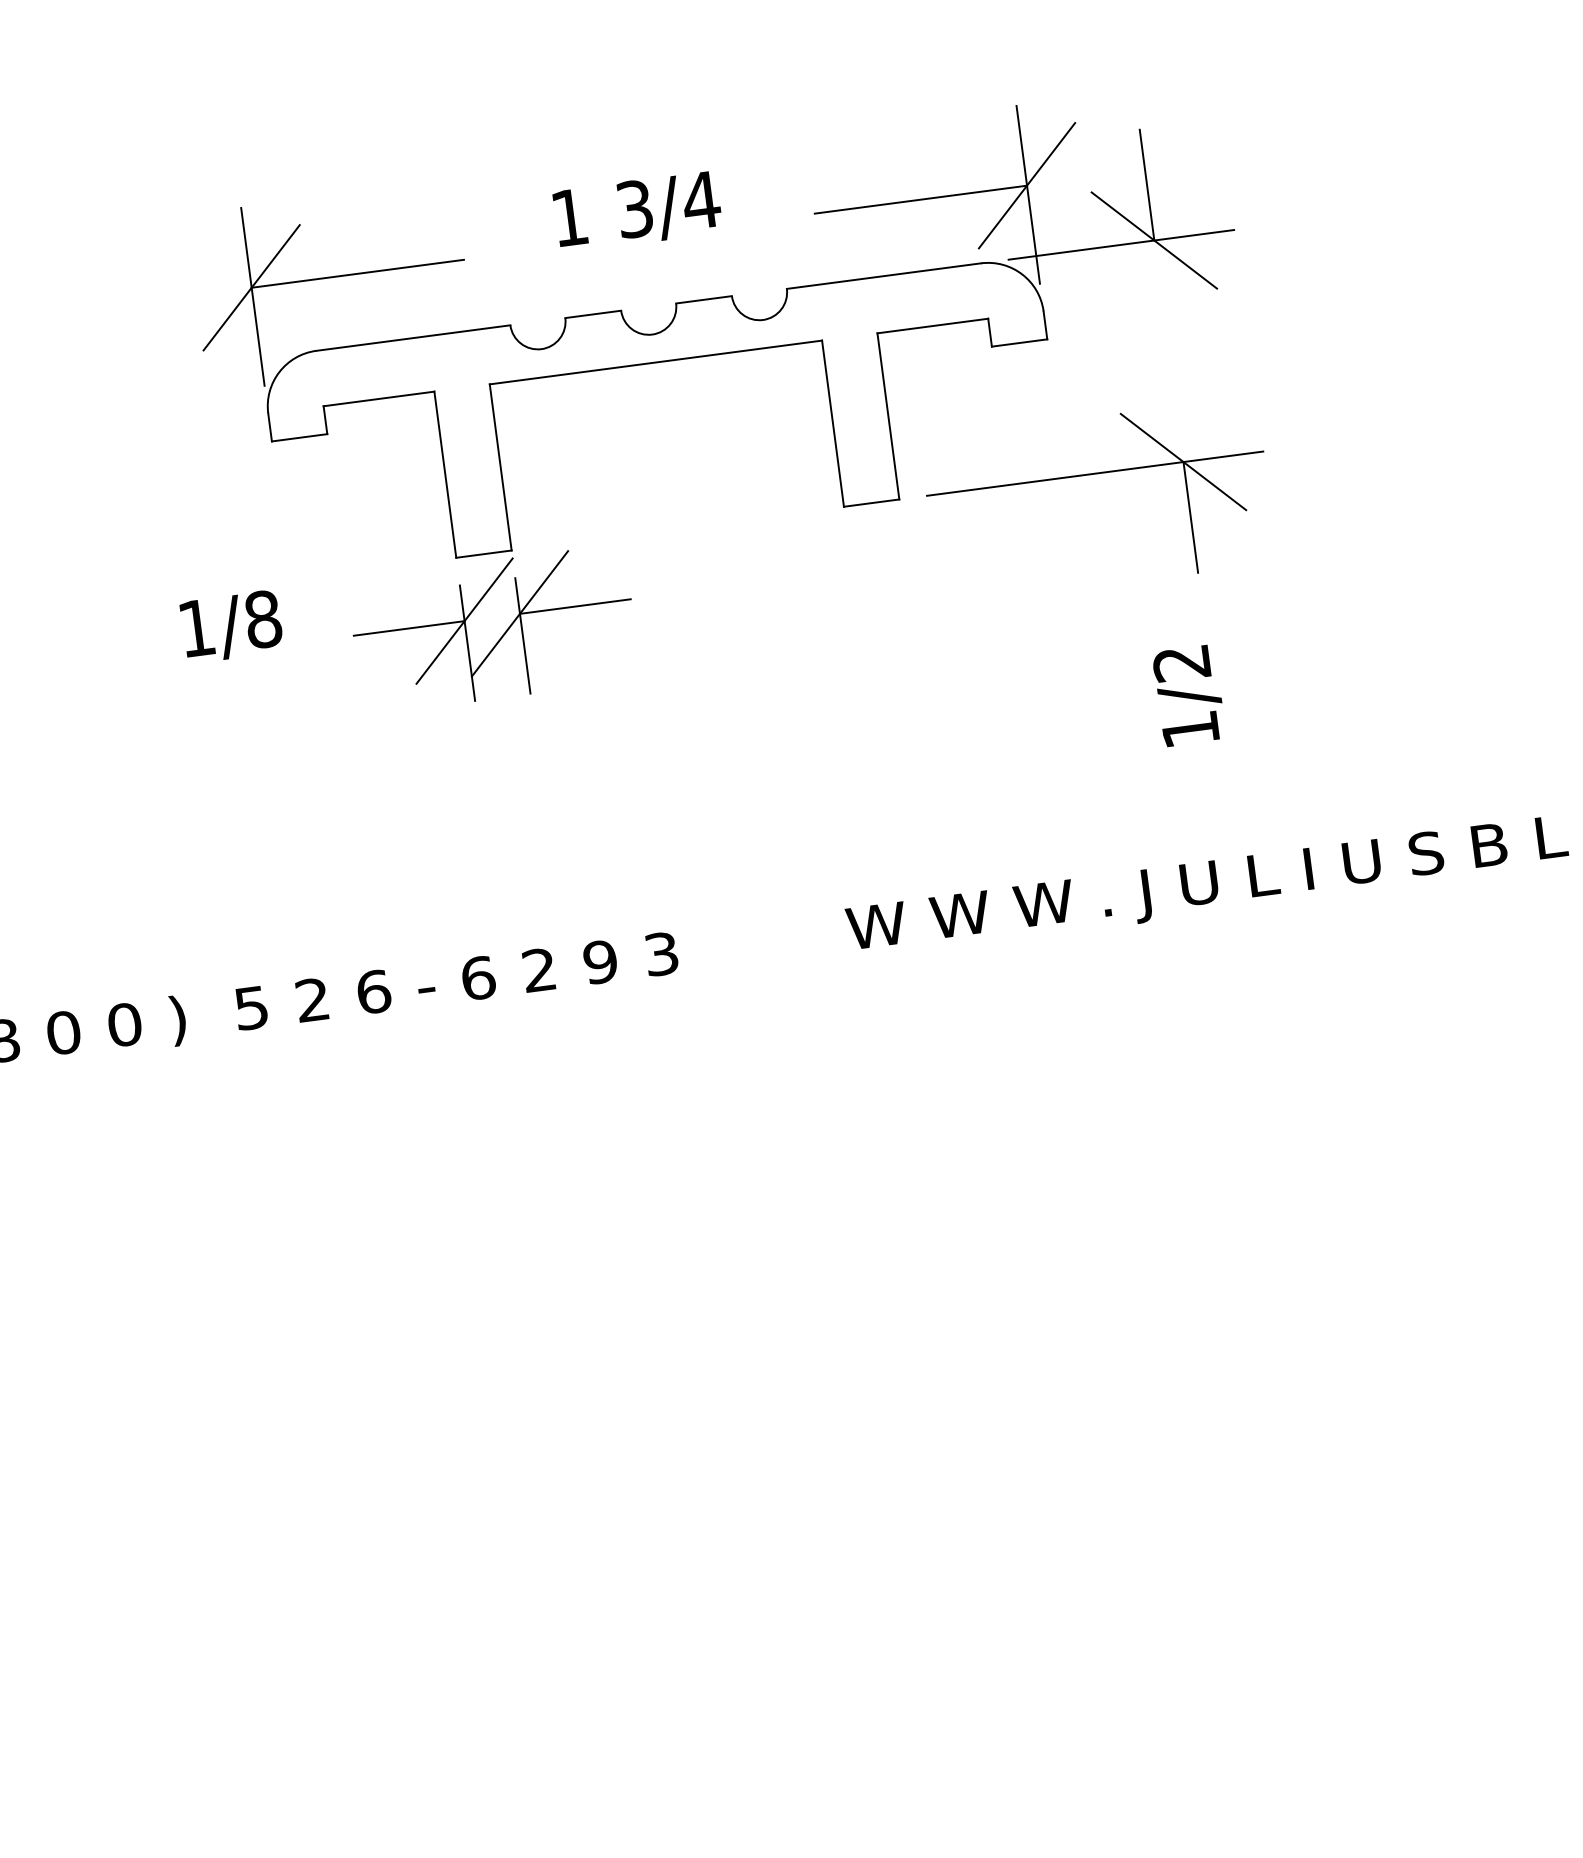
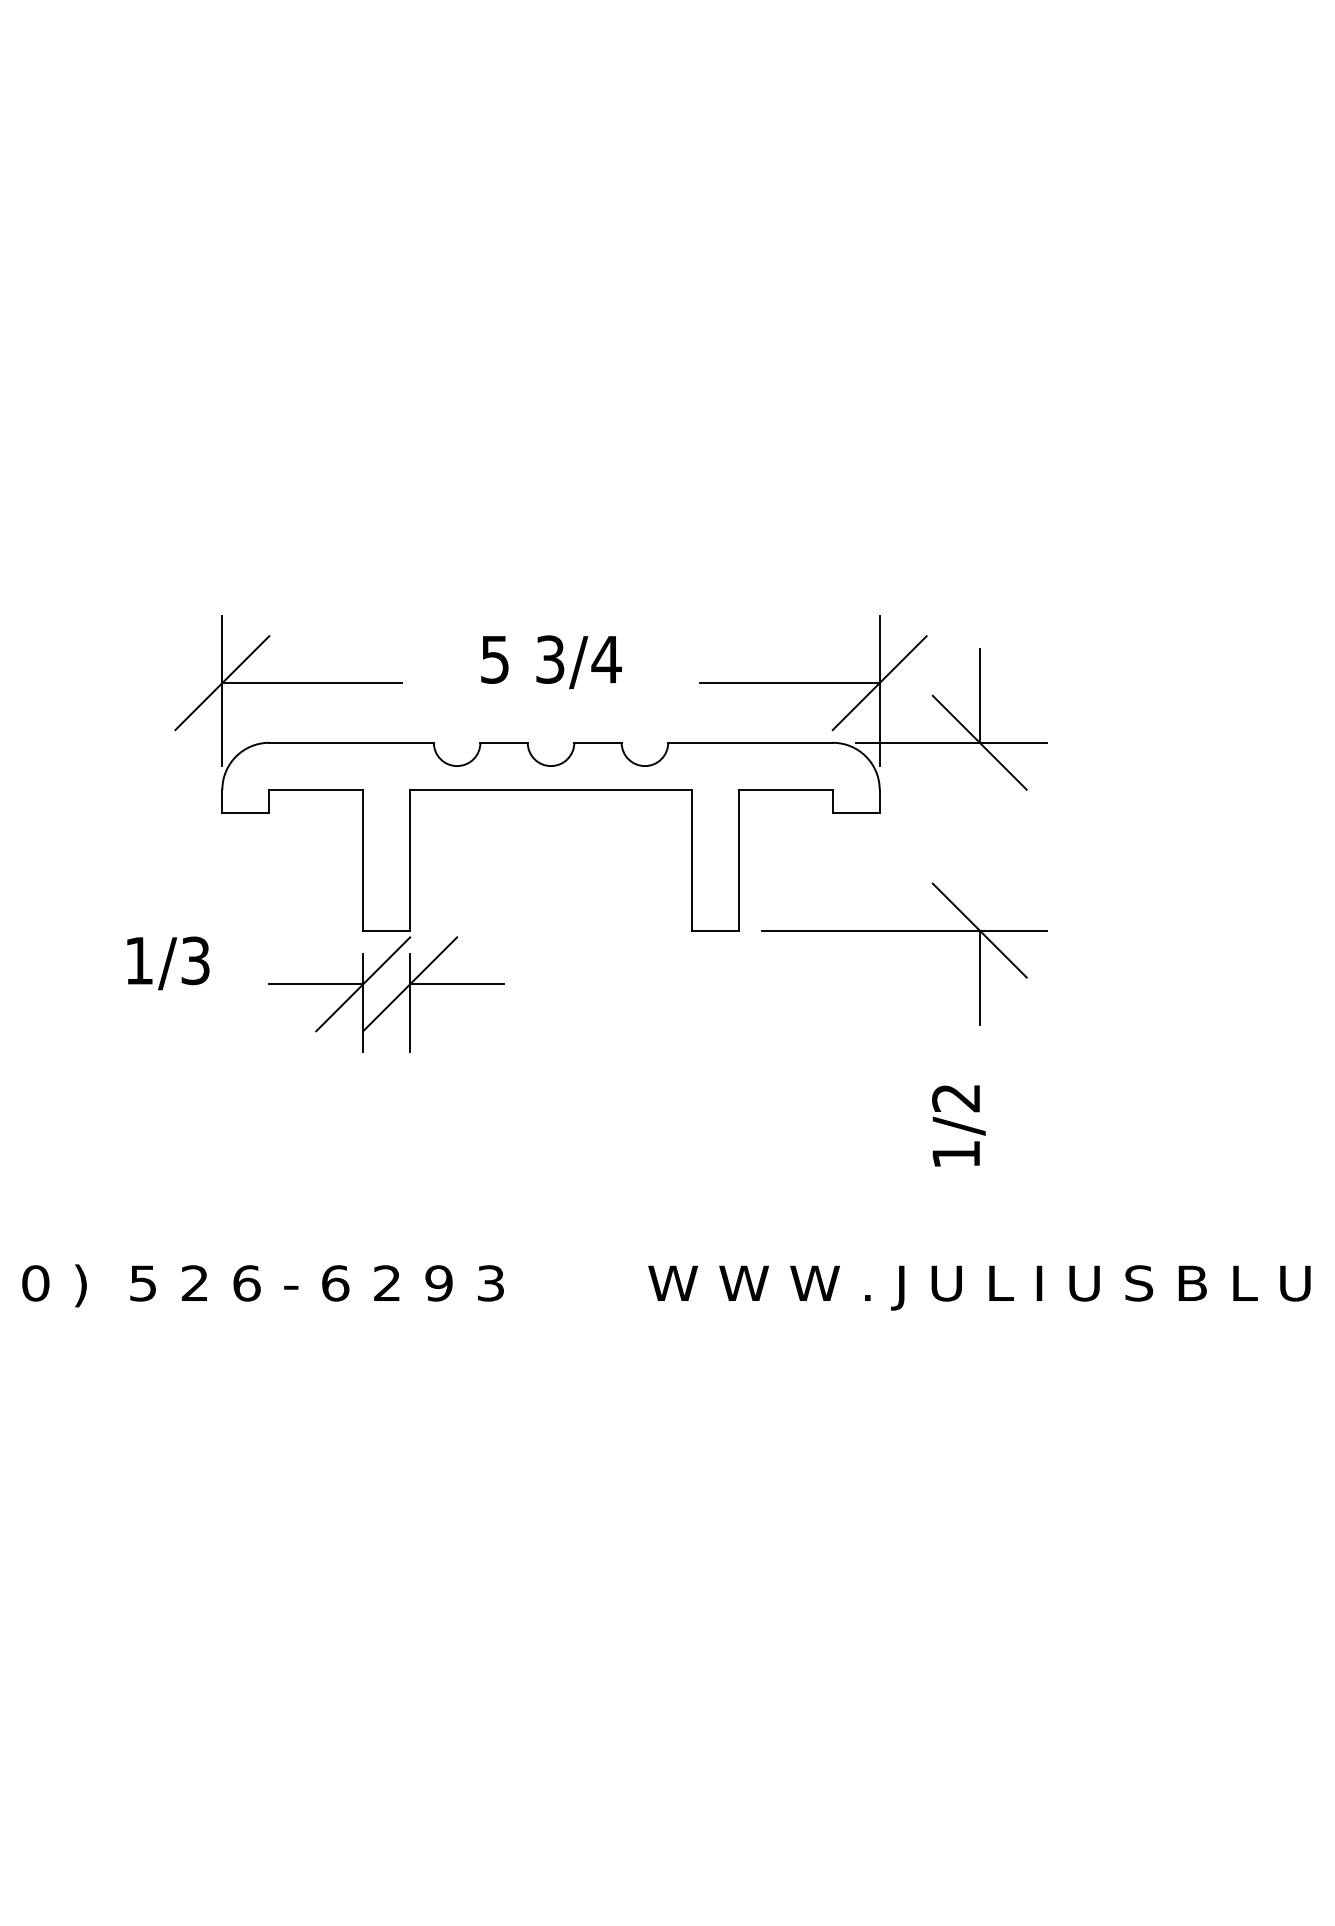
text: (569, 217) -> (494, 659), 1 -> 5
text: (263, 619) -> (195, 960), 1/8 -> 1/3

